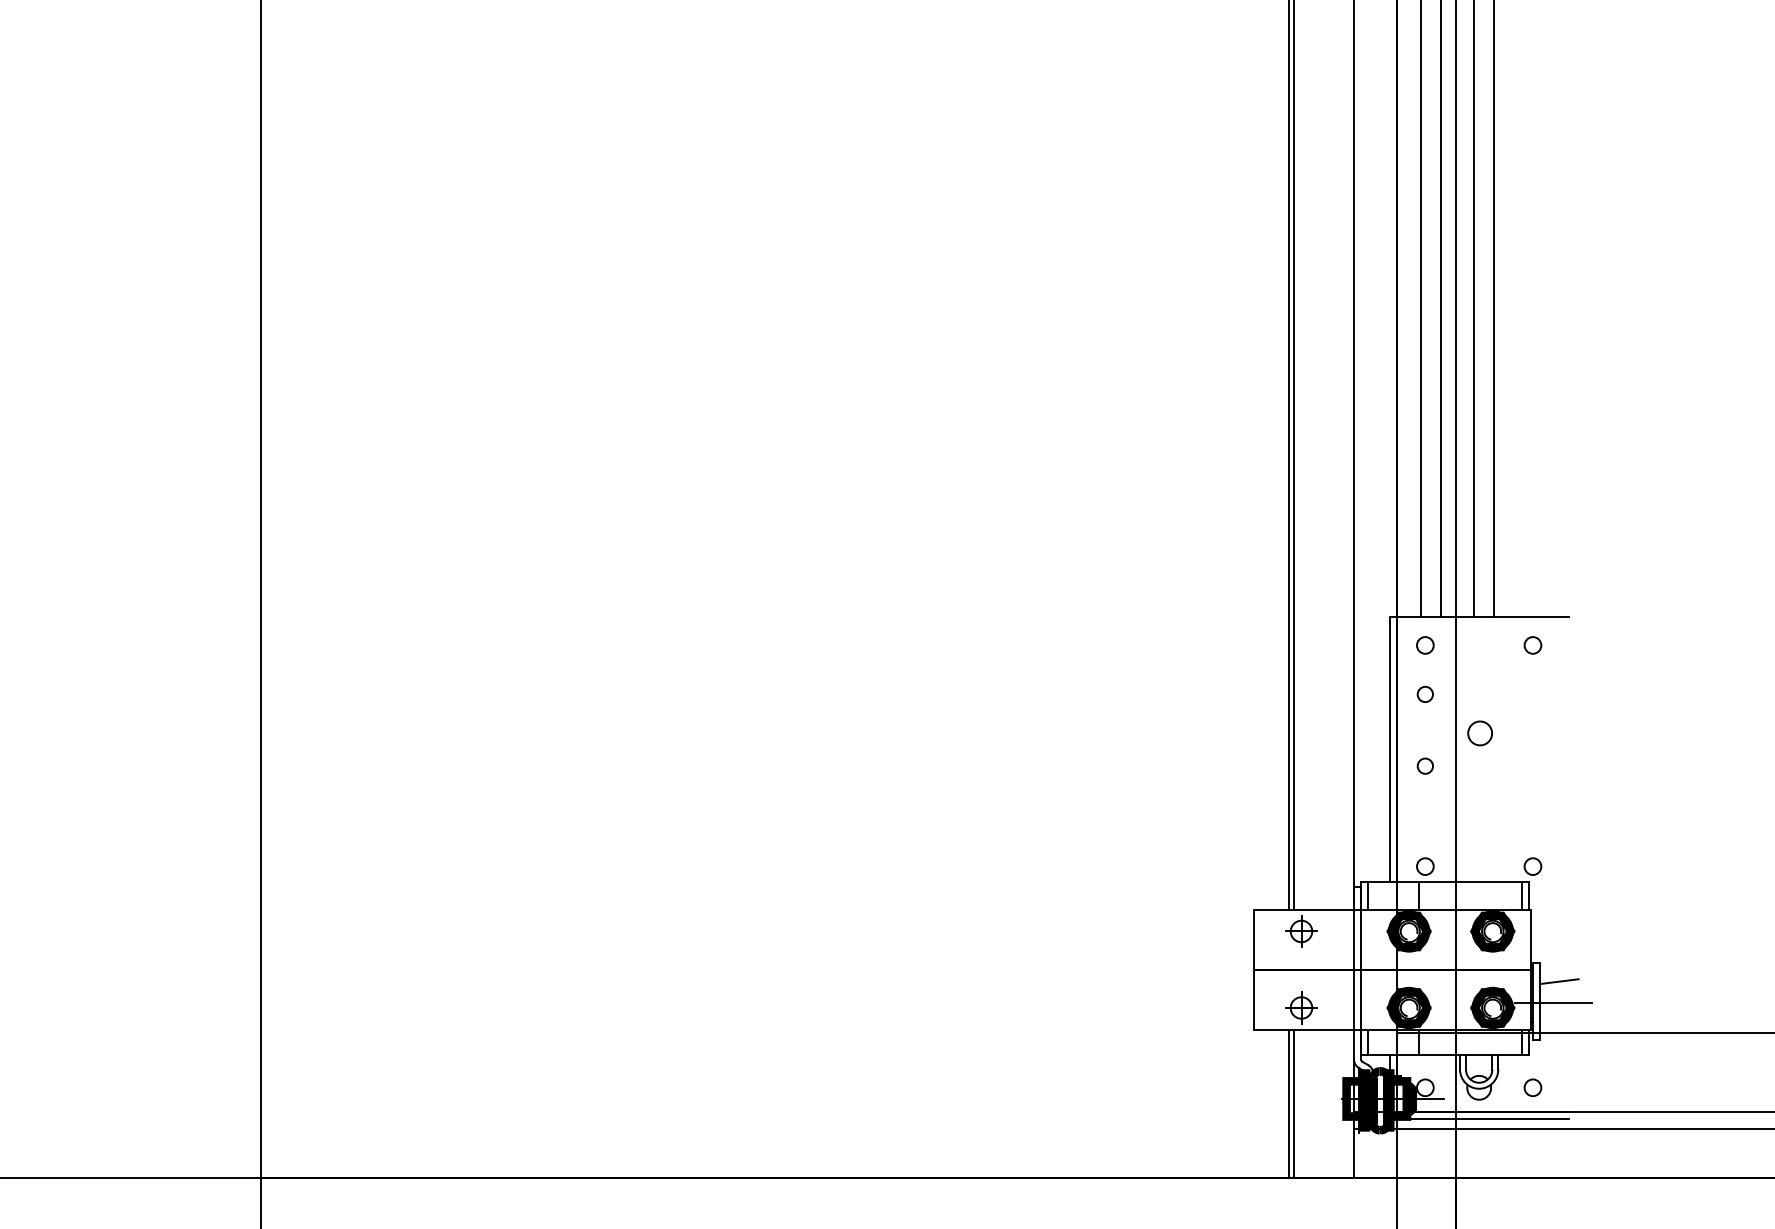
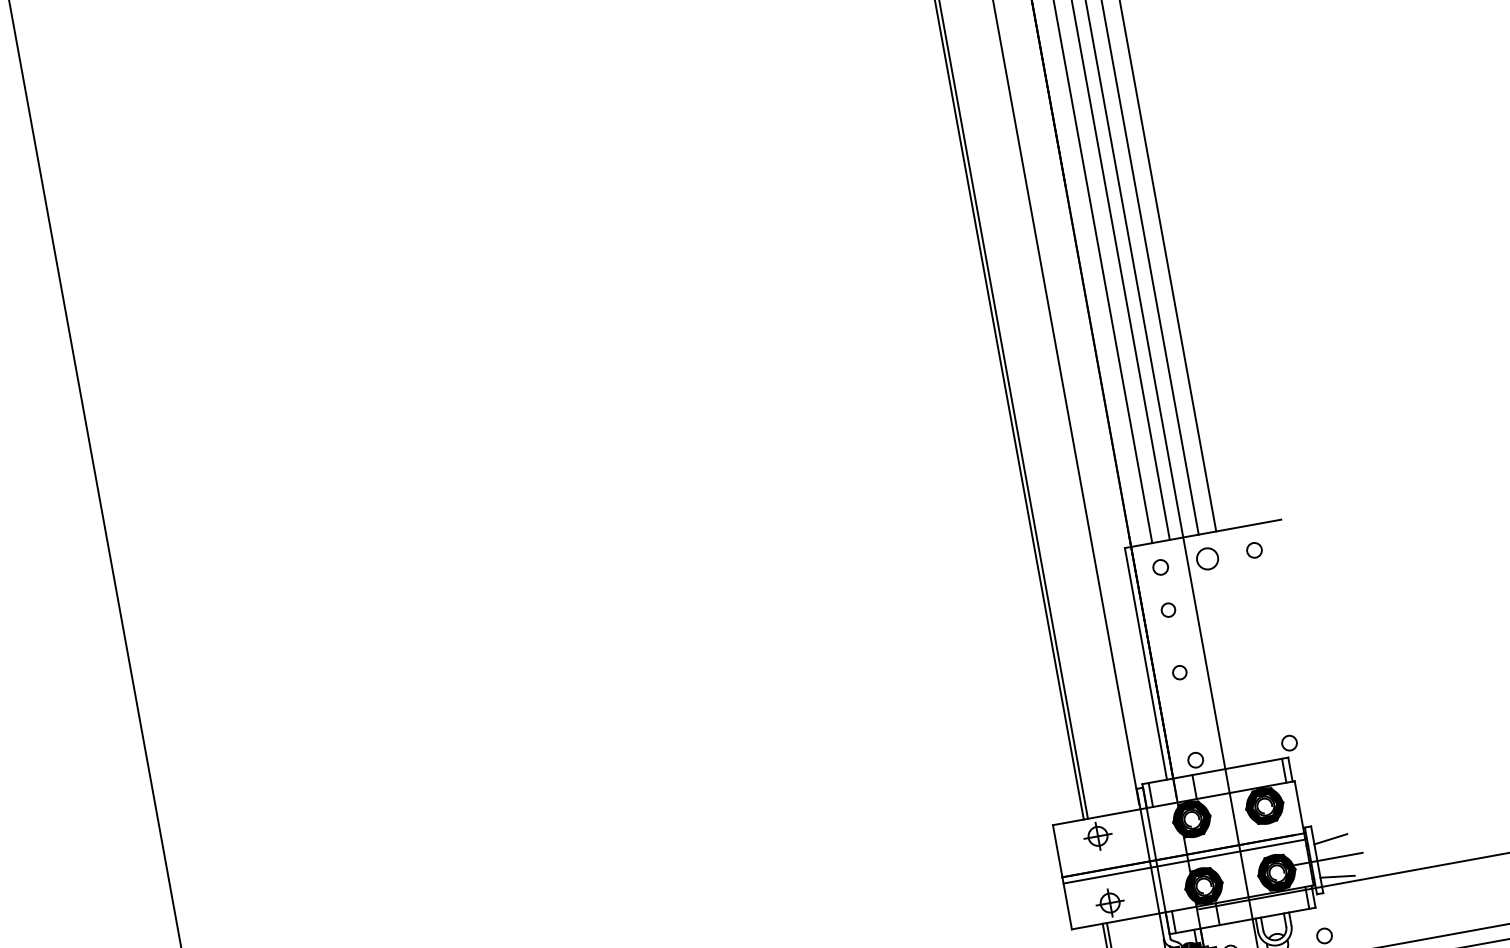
circle: (1479, 733) -> (1207, 559), moved
line: (1392, 976) -> (1184, 861), added
line: (1559, 1024) -> (1337, 876), added

